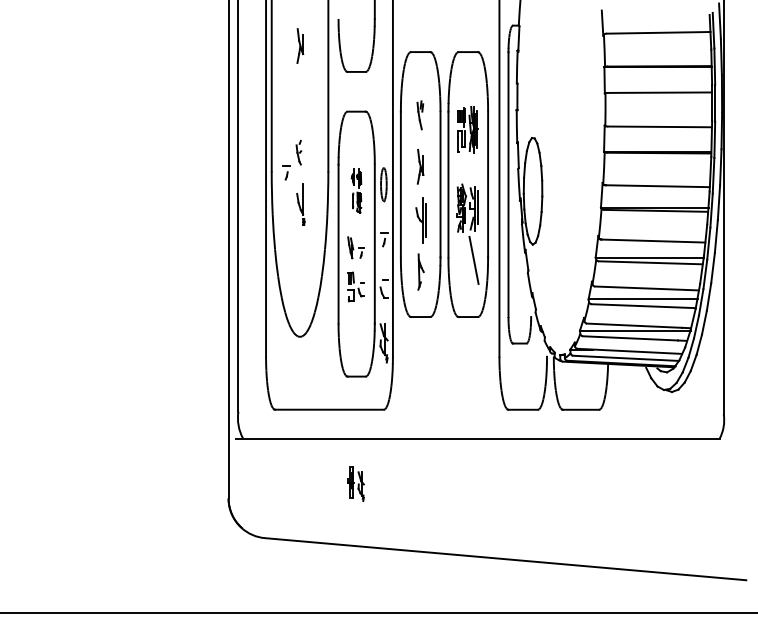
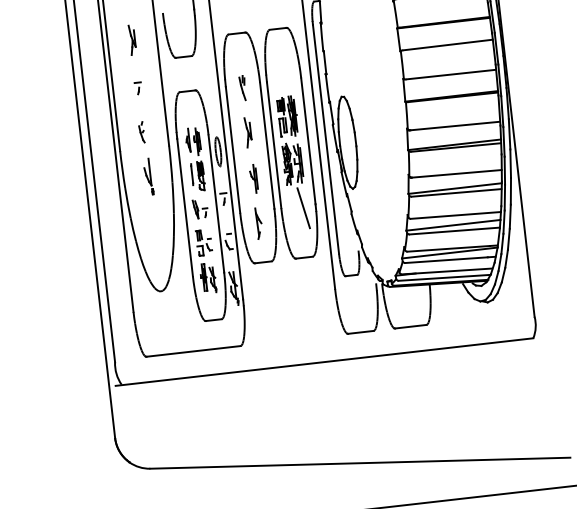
part: (467, 129) -> (287, 116), moved
part: (286, 172) -> (138, 88), moved
part: (356, 190) -> (195, 159), size x1.67
part: (420, 220) -> (253, 179), size x0.71
part: (355, 483) -> (207, 277), moved

